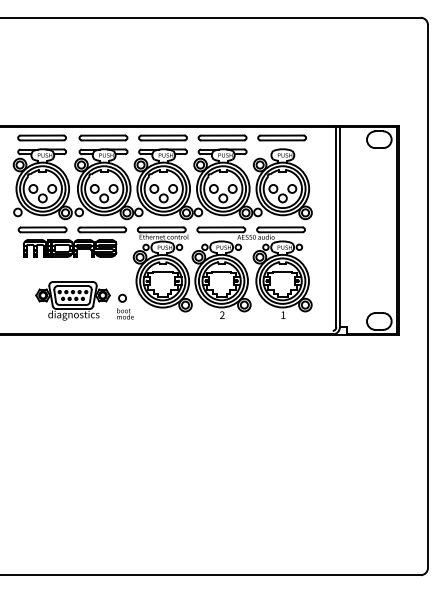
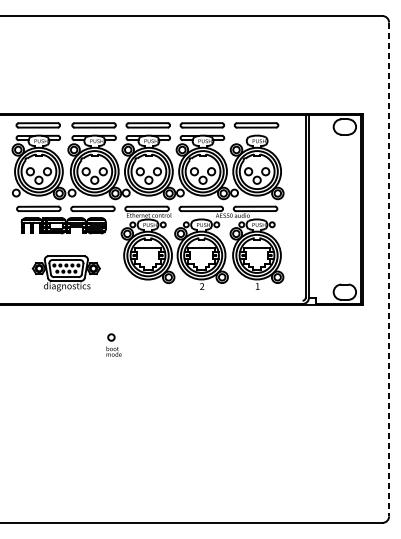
line: (427, 296) -> (388, 269), solid -> dashed
part: (125, 306) -> (114, 344), moved

